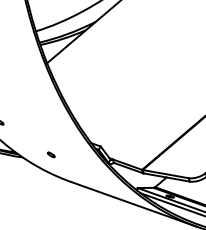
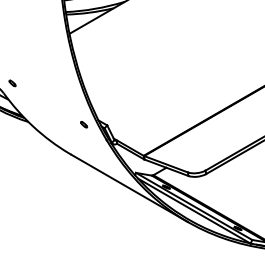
part: (50, 154) -> (83, 124), moved

